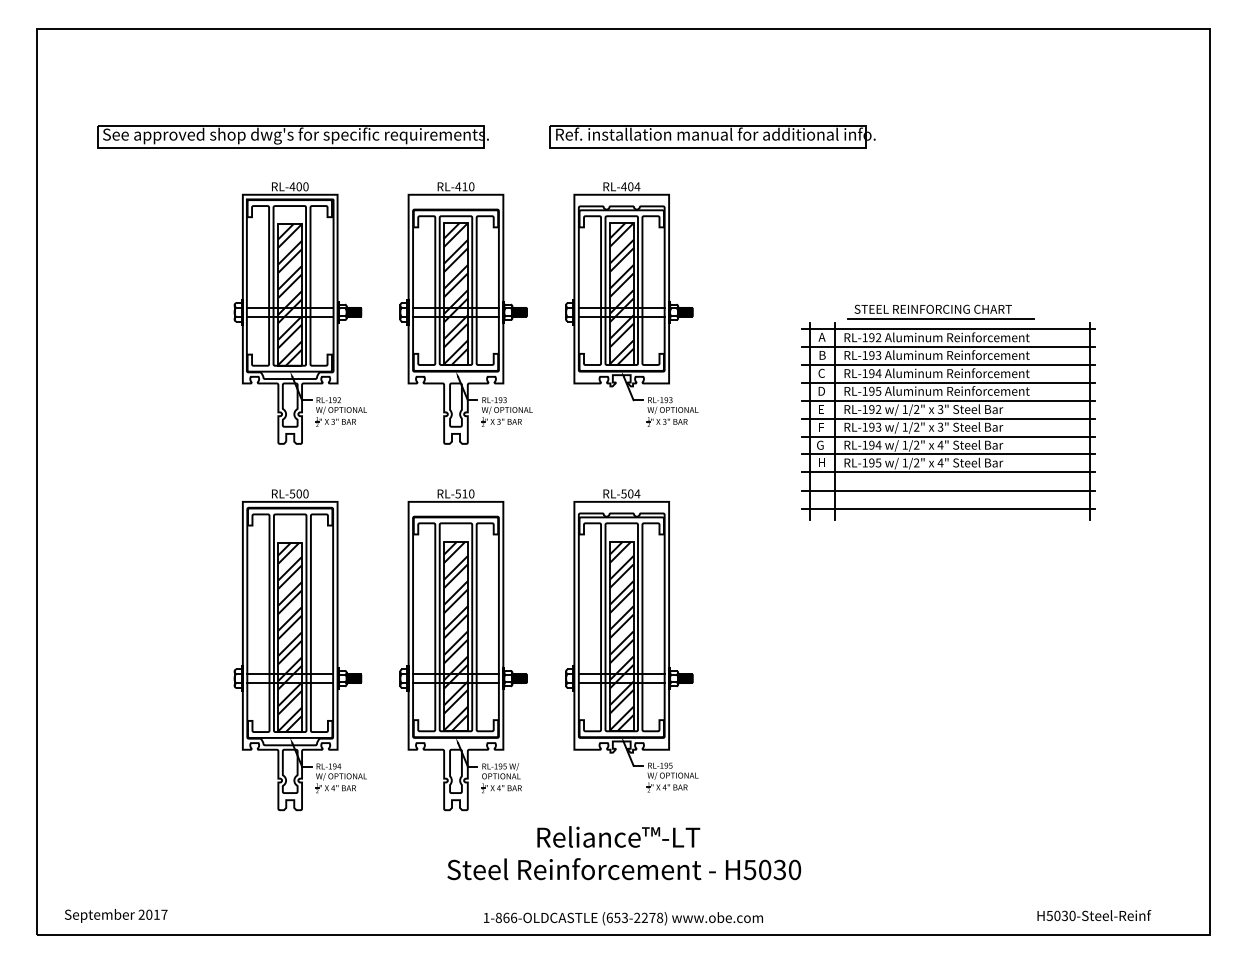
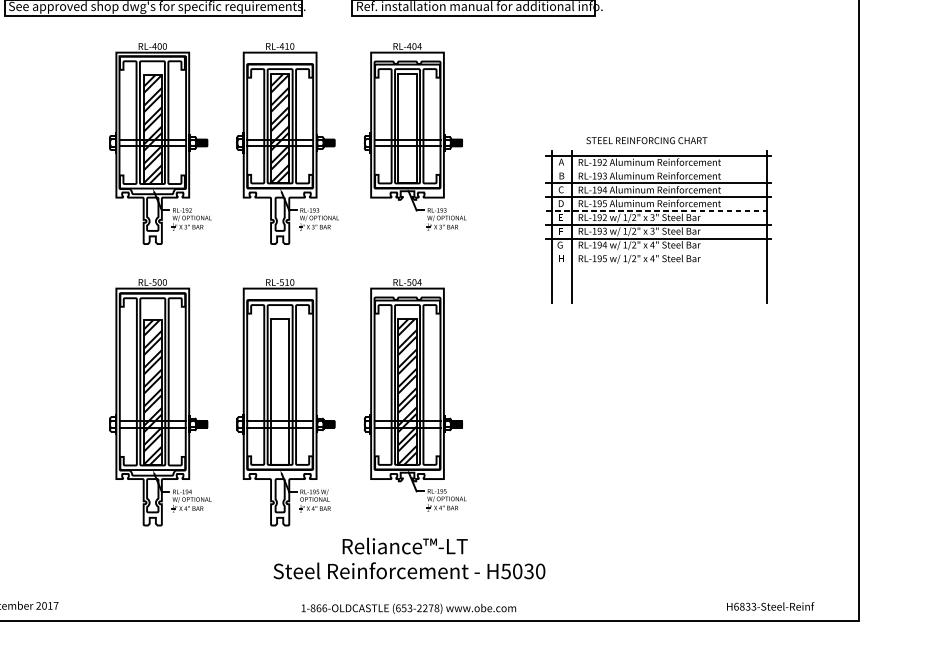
hatch: (621, 293) -> (407, 128), removed
line: (941, 318) -> (653, 147), removed
line: (948, 347) -> (658, 169), removed
line: (949, 400) -> (659, 210), solid -> dashed
line: (948, 454) -> (658, 252), removed
line: (948, 472) -> (658, 266), removed
line: (948, 491) -> (658, 280), removed
line: (948, 508) -> (658, 293), removed
hatch: (455, 636) -> (279, 392), removed
text: (1060, 915) -> (744, 606), H5030-Steel-Reinf -> H6833-Steel-Reinf

